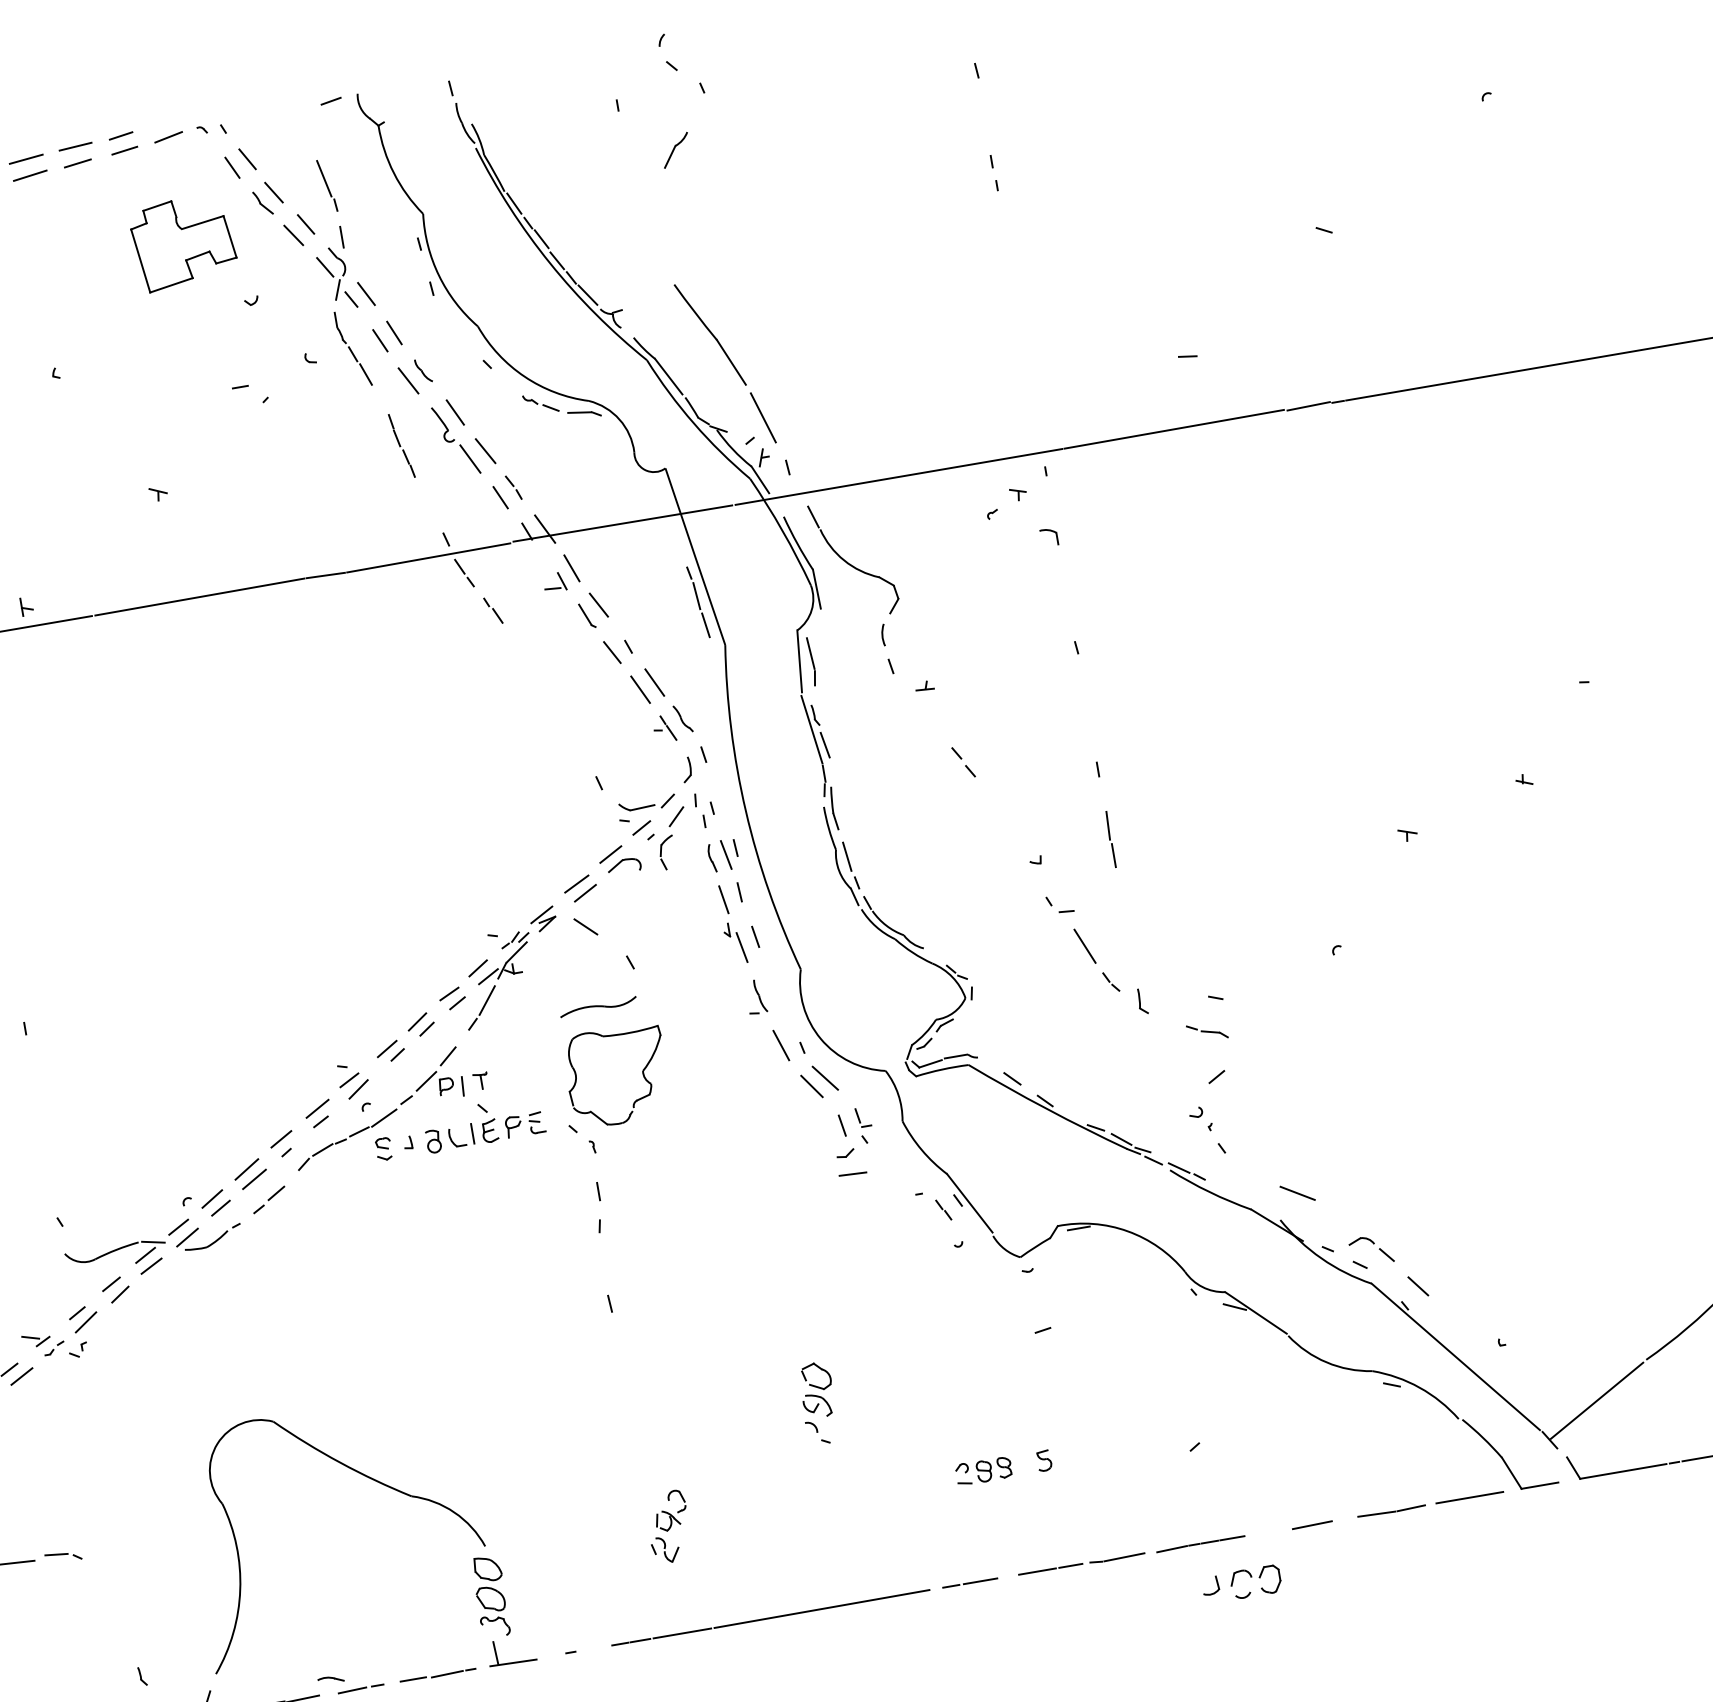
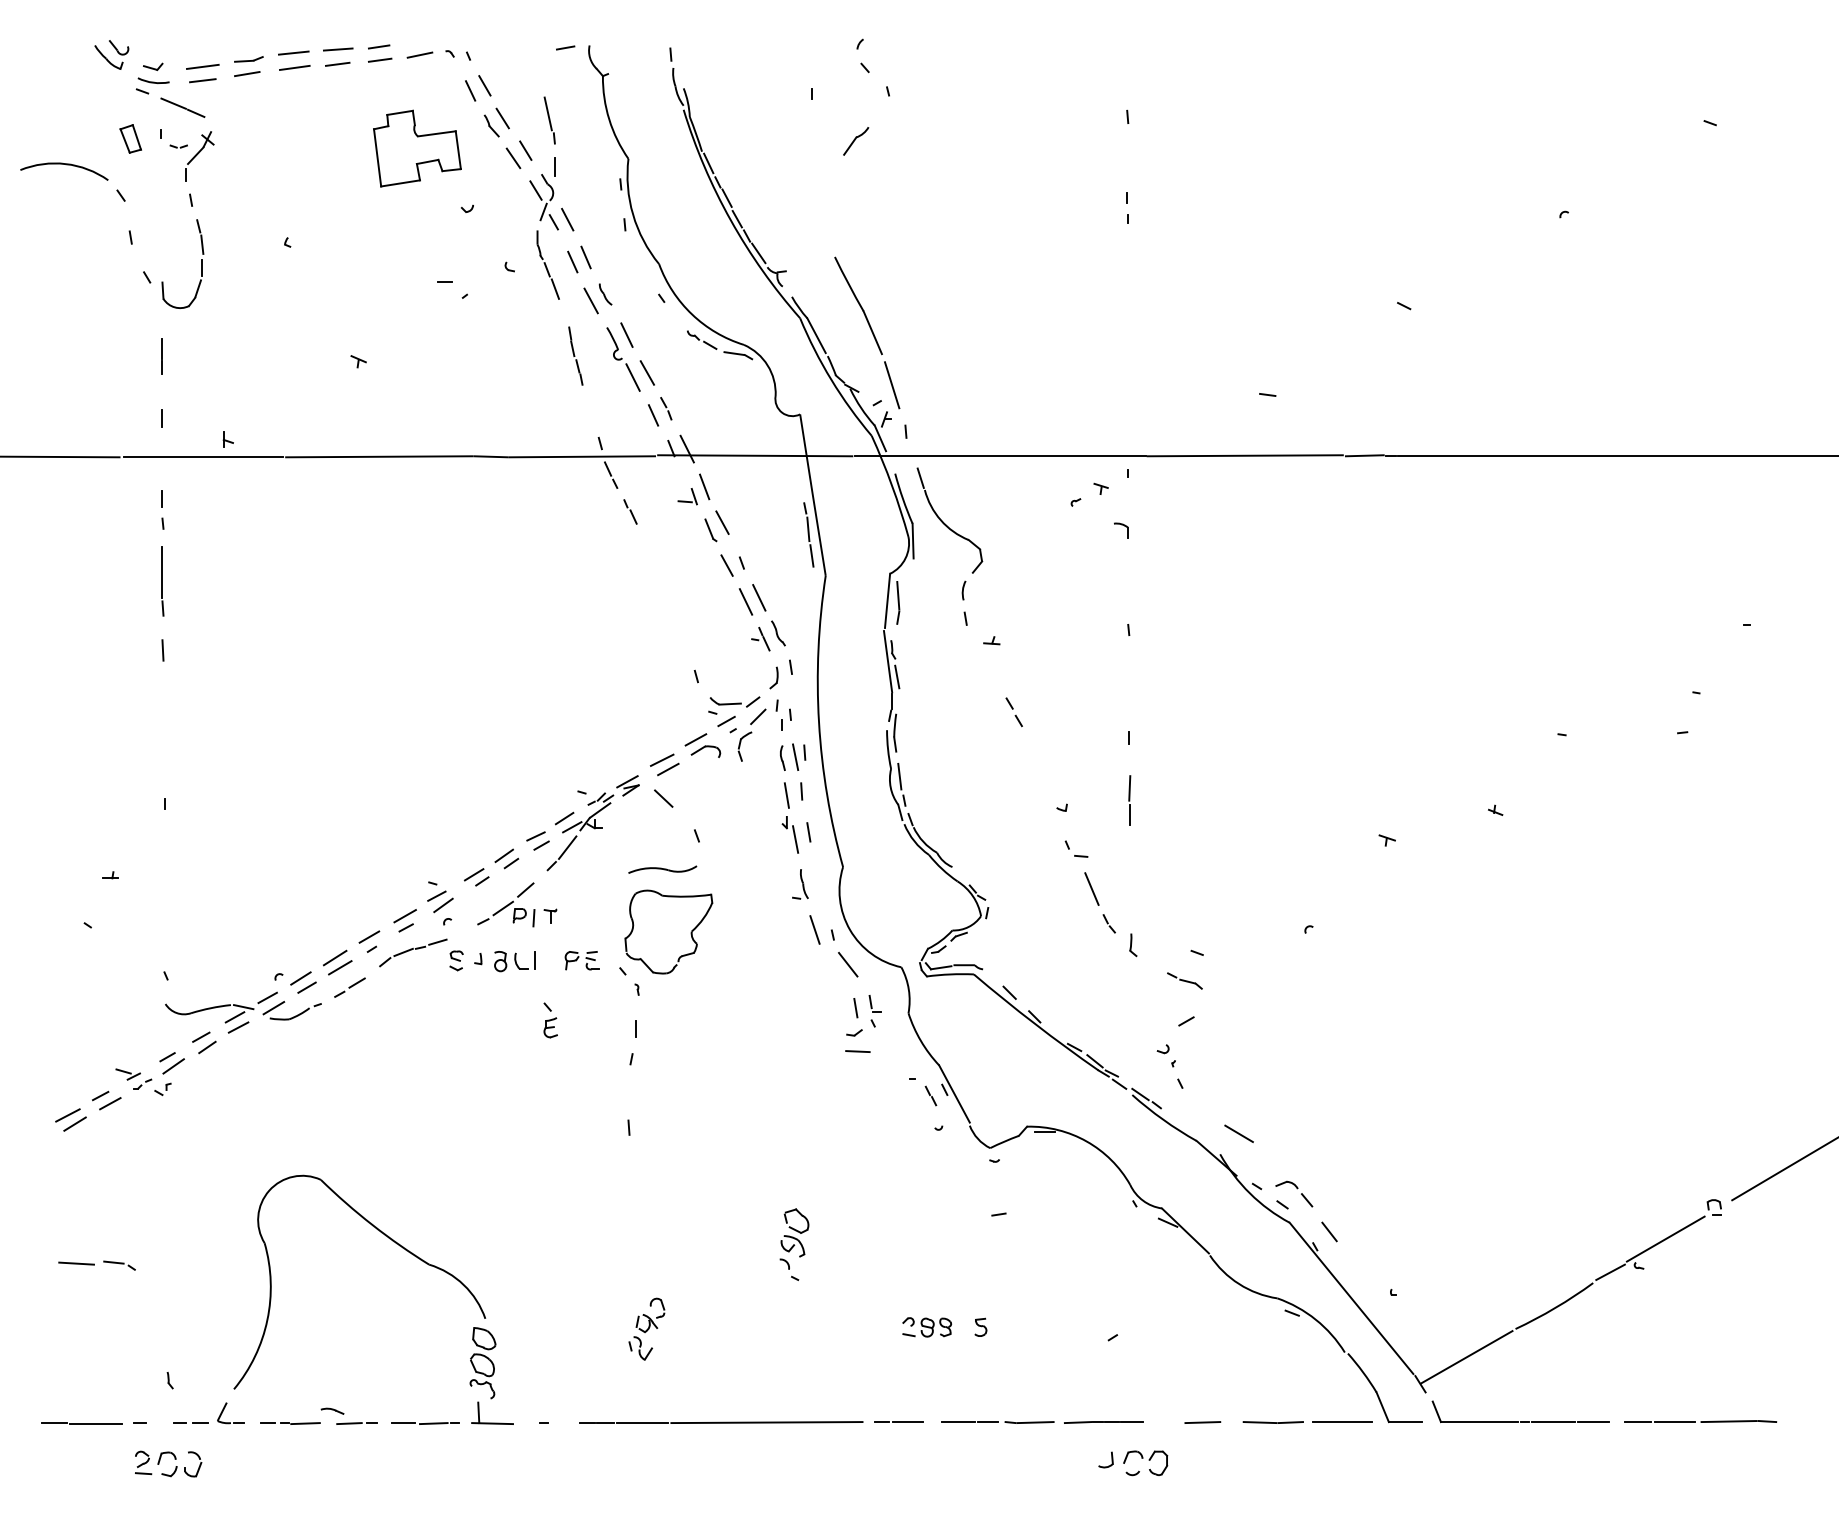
line: (811, 1086) -> (835, 969), removed
line: (384, 1117) -> (461, 933), removed
part: (488, 1122) -> (550, 1020), moved

